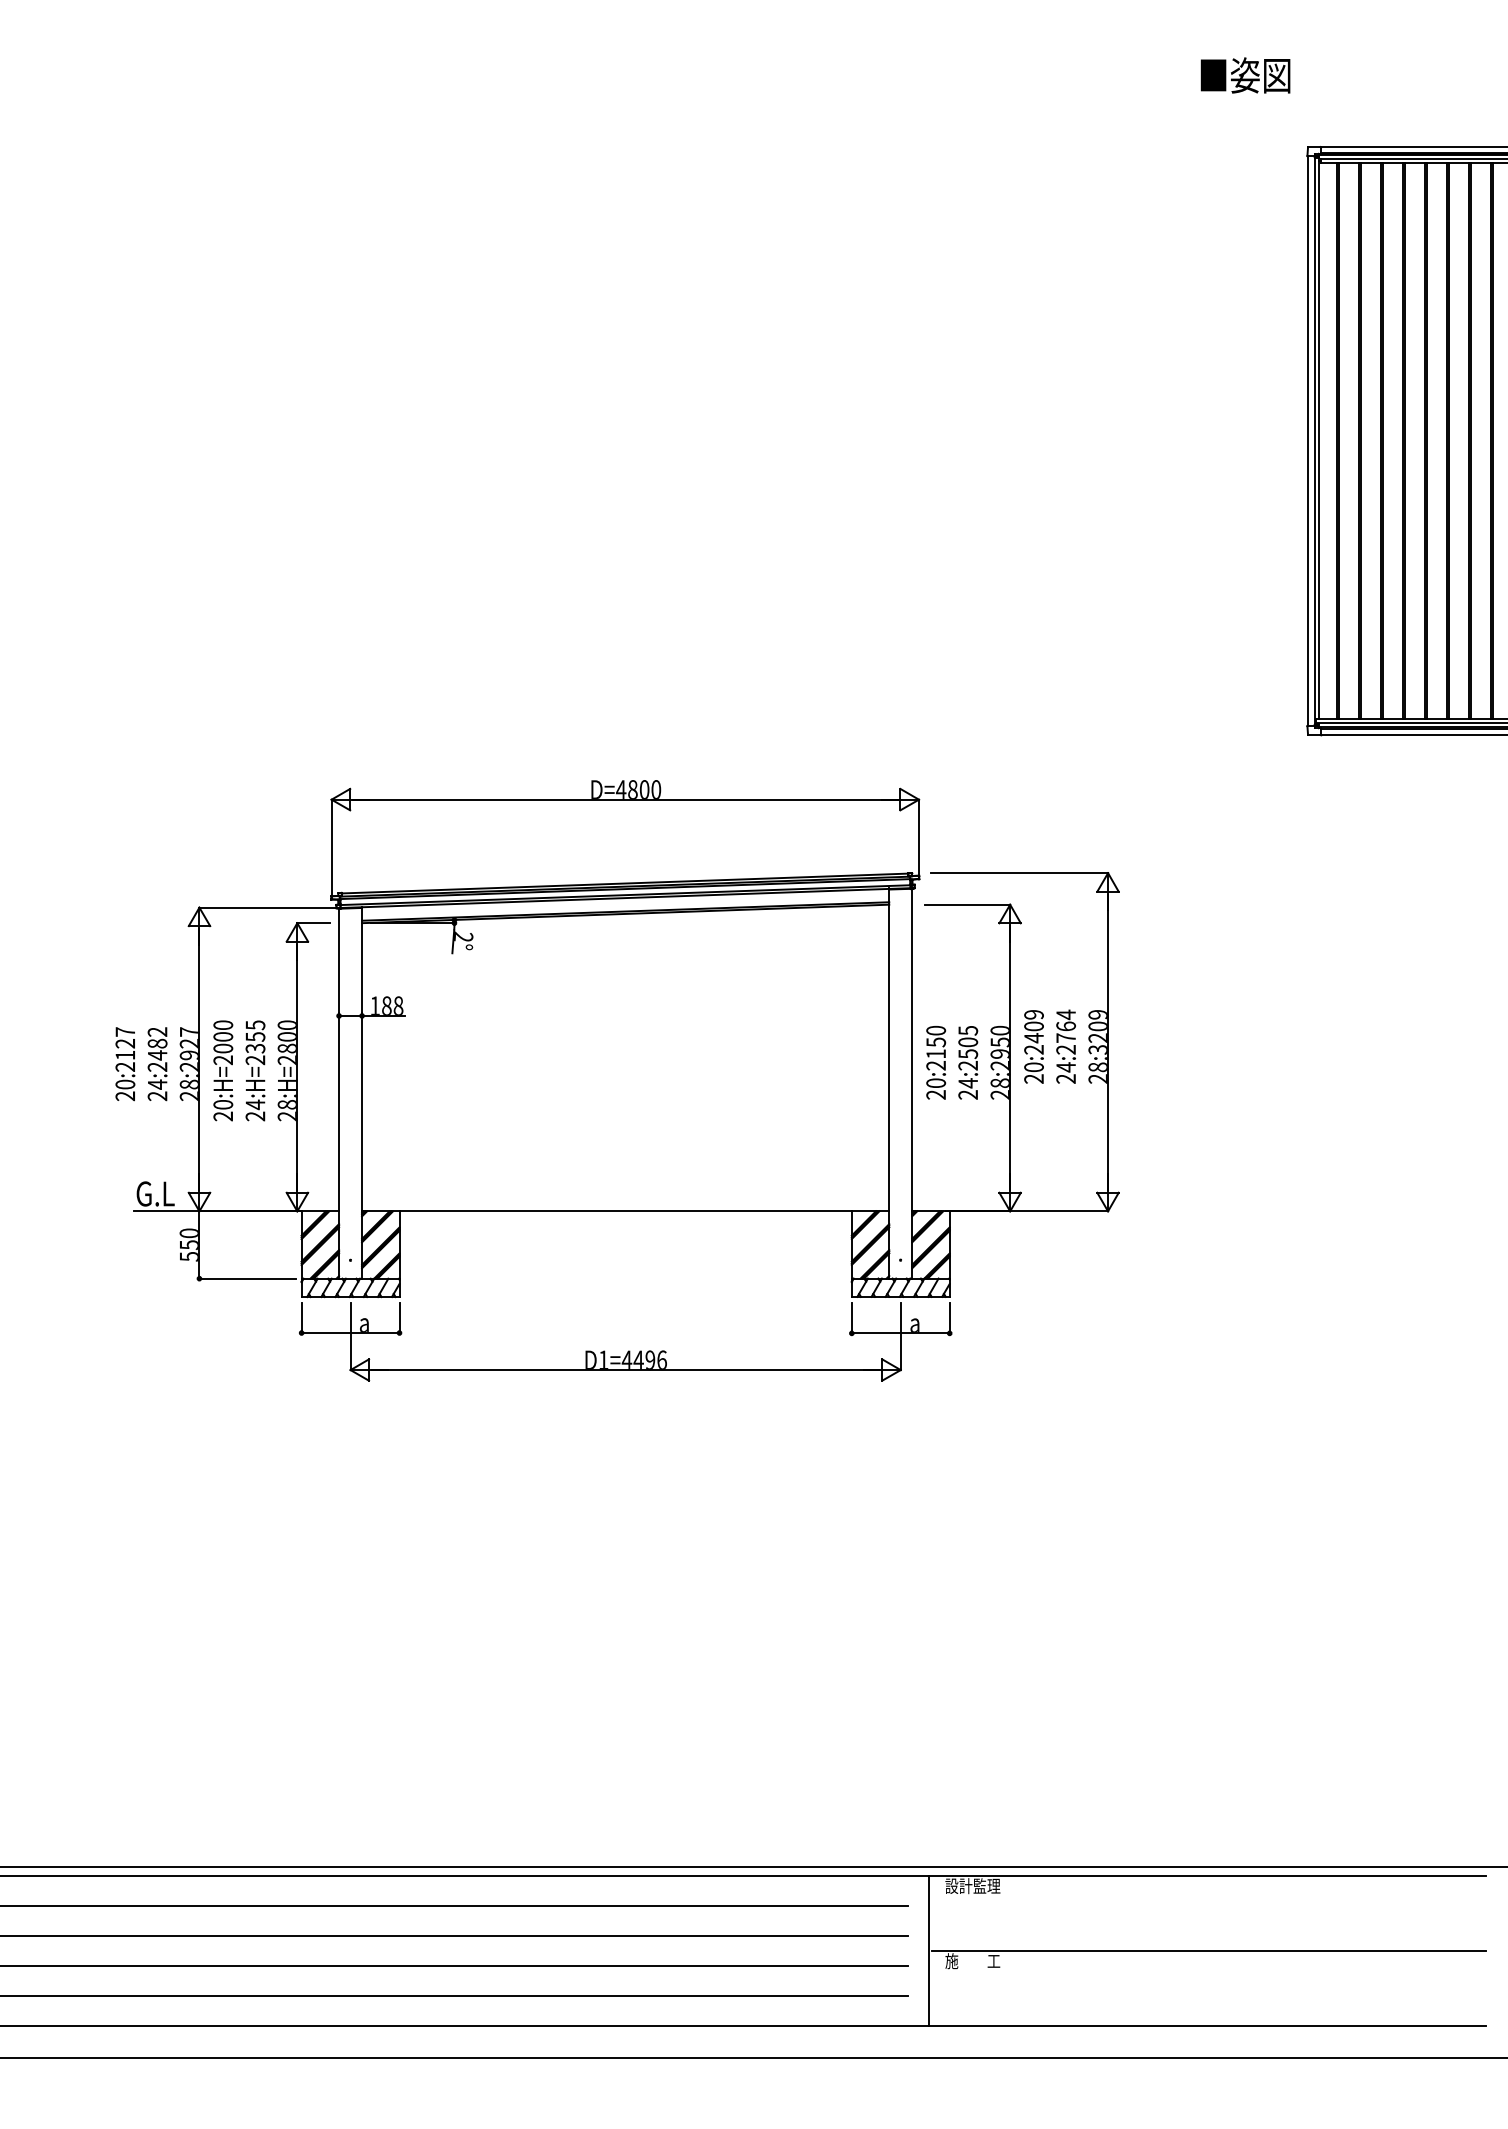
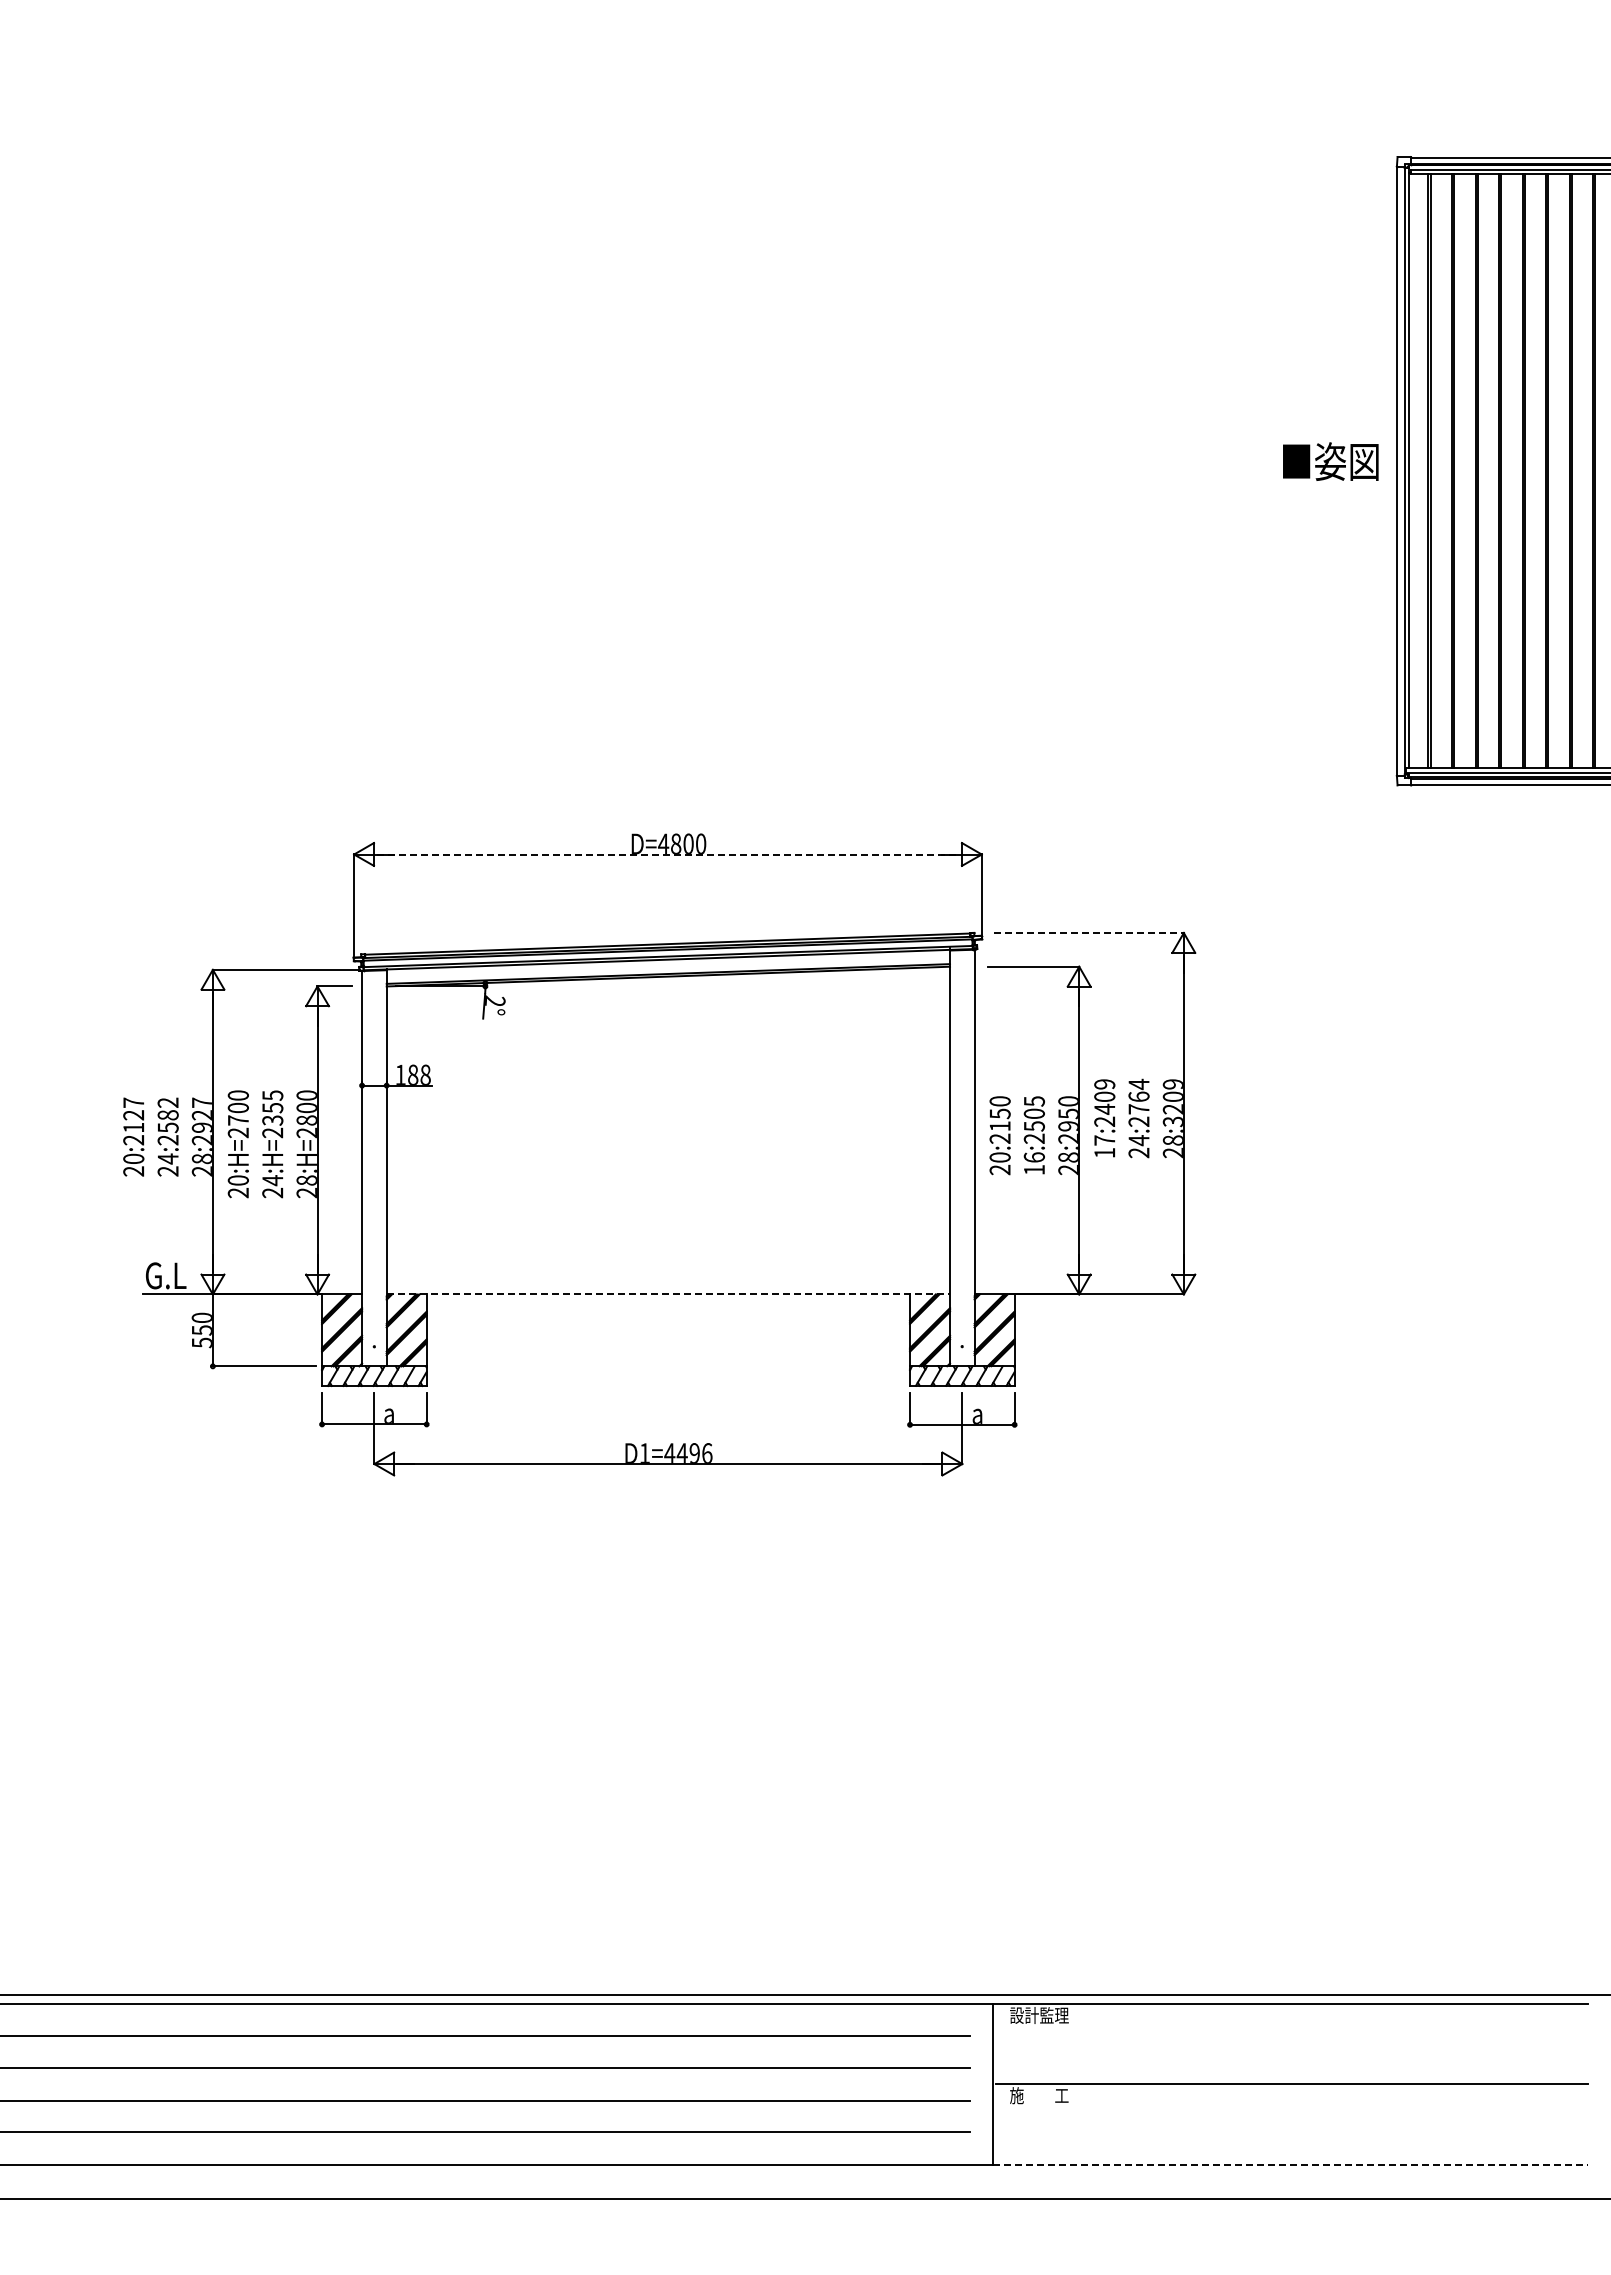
text: (1245, 75) -> (1330, 461), moved
line: (624, 799) -> (667, 854), solid -> dashed
line: (1019, 873) -> (1089, 933), solid -> dashed
text: (222, 1048) -> (237, 1120), 20:H=2000 -> 20:H=2700
text: (157, 1055) -> (168, 1127), 24:2482 -> 24:2582
text: (1033, 1072) -> (1104, 1146), 20:2409 -> 17:2409
text: (967, 1088) -> (1033, 1163), 24:2505 -> 16:2505
line: (625, 1211) -> (668, 1294), solid -> dashed
line: (1207, 2025) -> (1290, 2164), solid -> dashed

